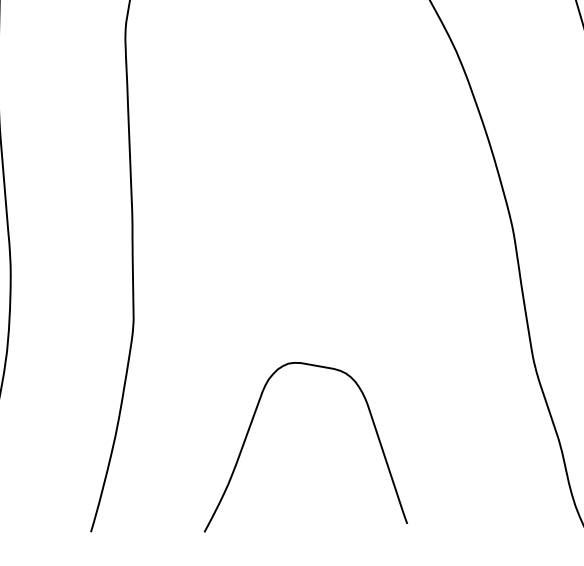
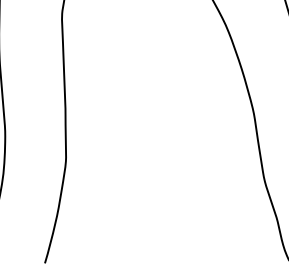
curve: (251, 429) -> (124, 212), removed

